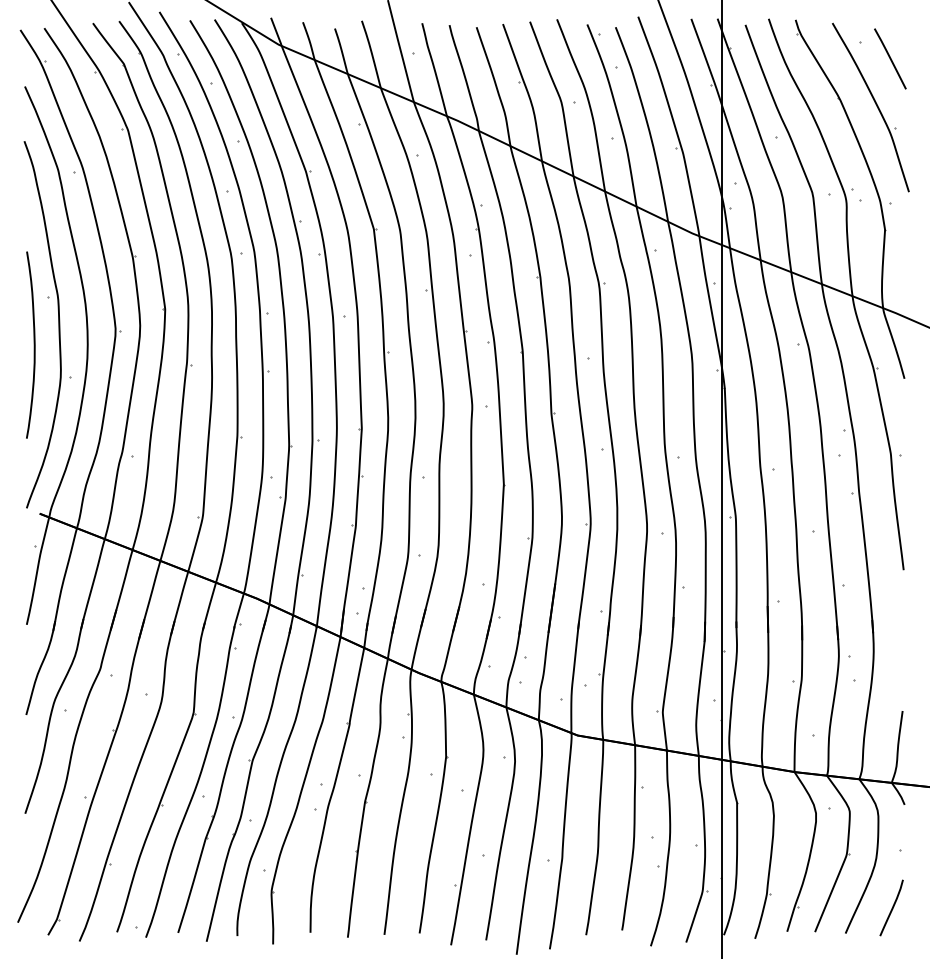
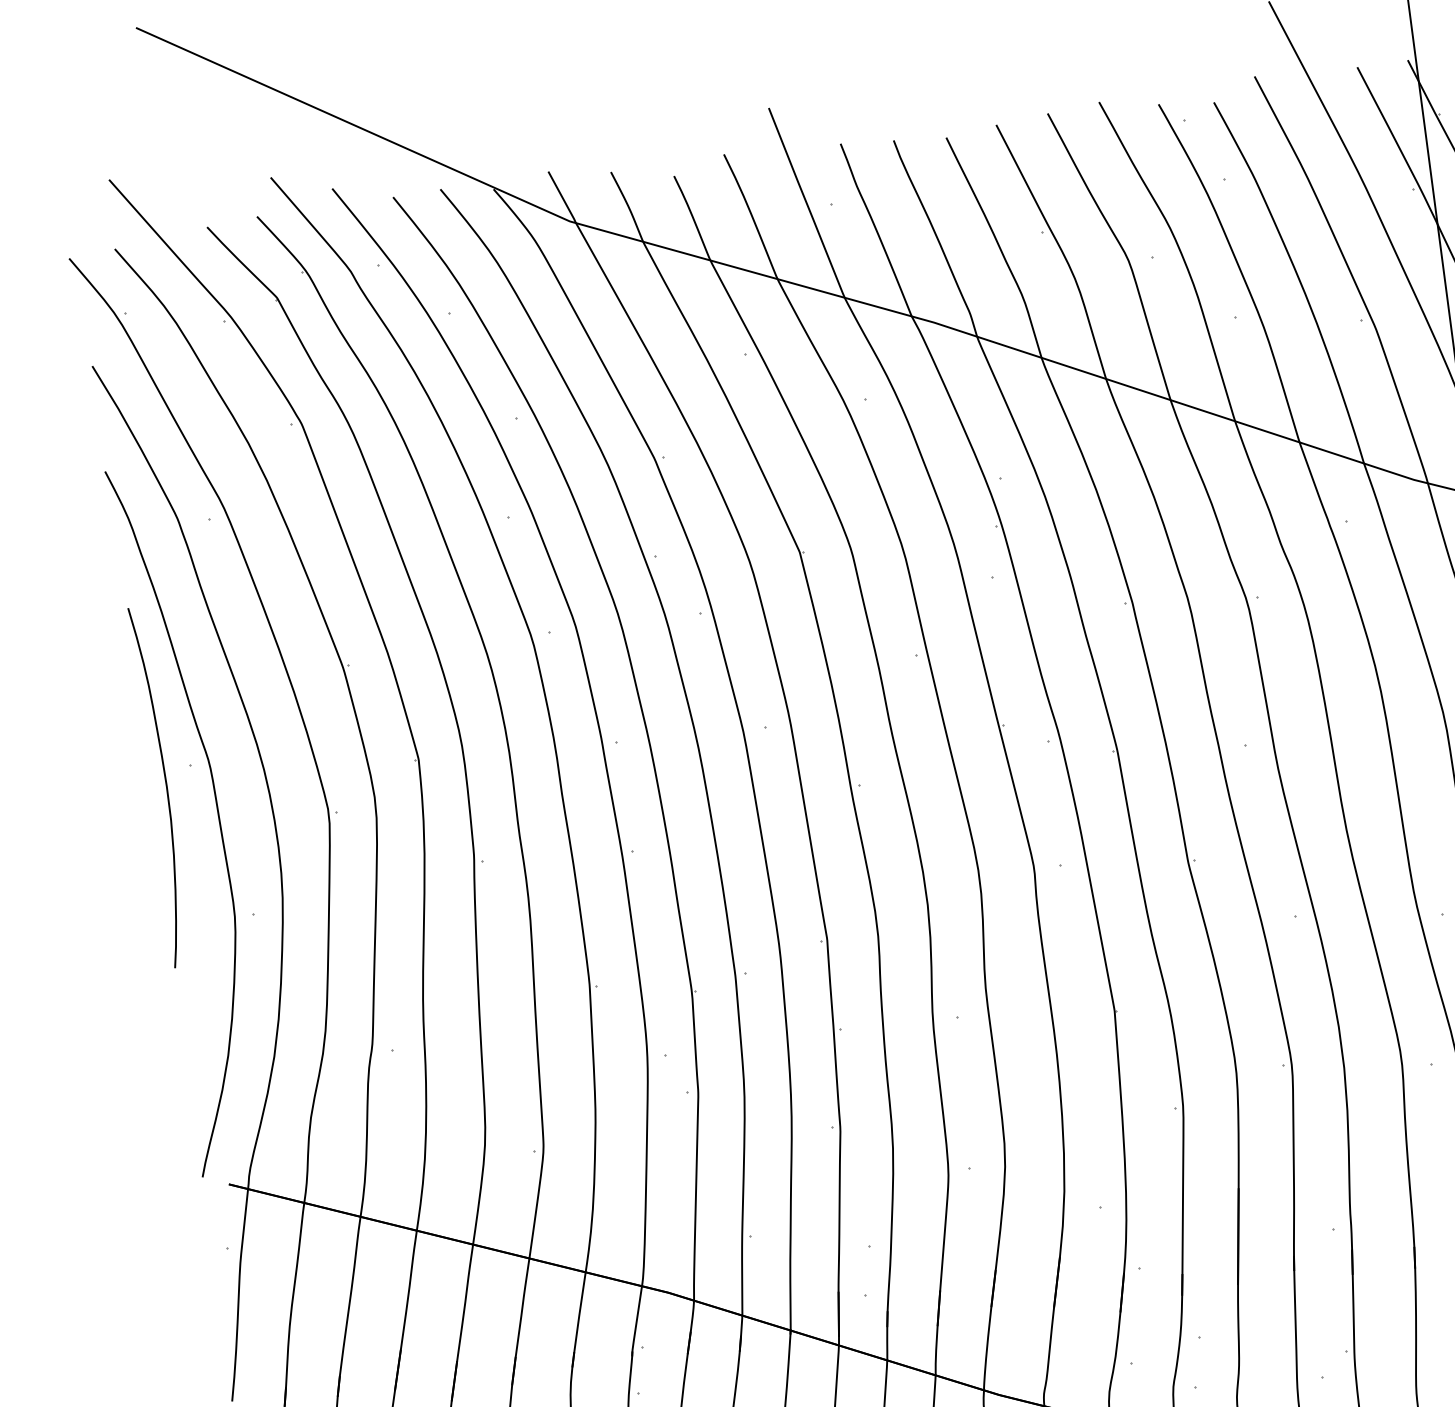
curve: (33, 344) -> (164, 785), moved

